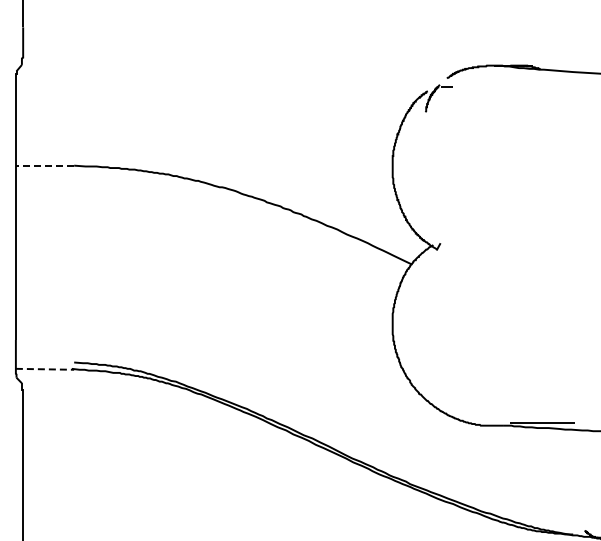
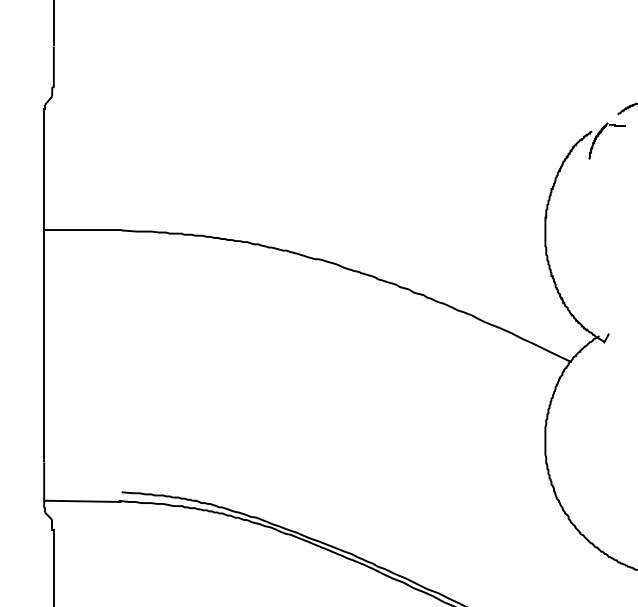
line: (44, 165) -> (82, 230), dashed -> solid
line: (45, 369) -> (83, 501), dashed -> solid

